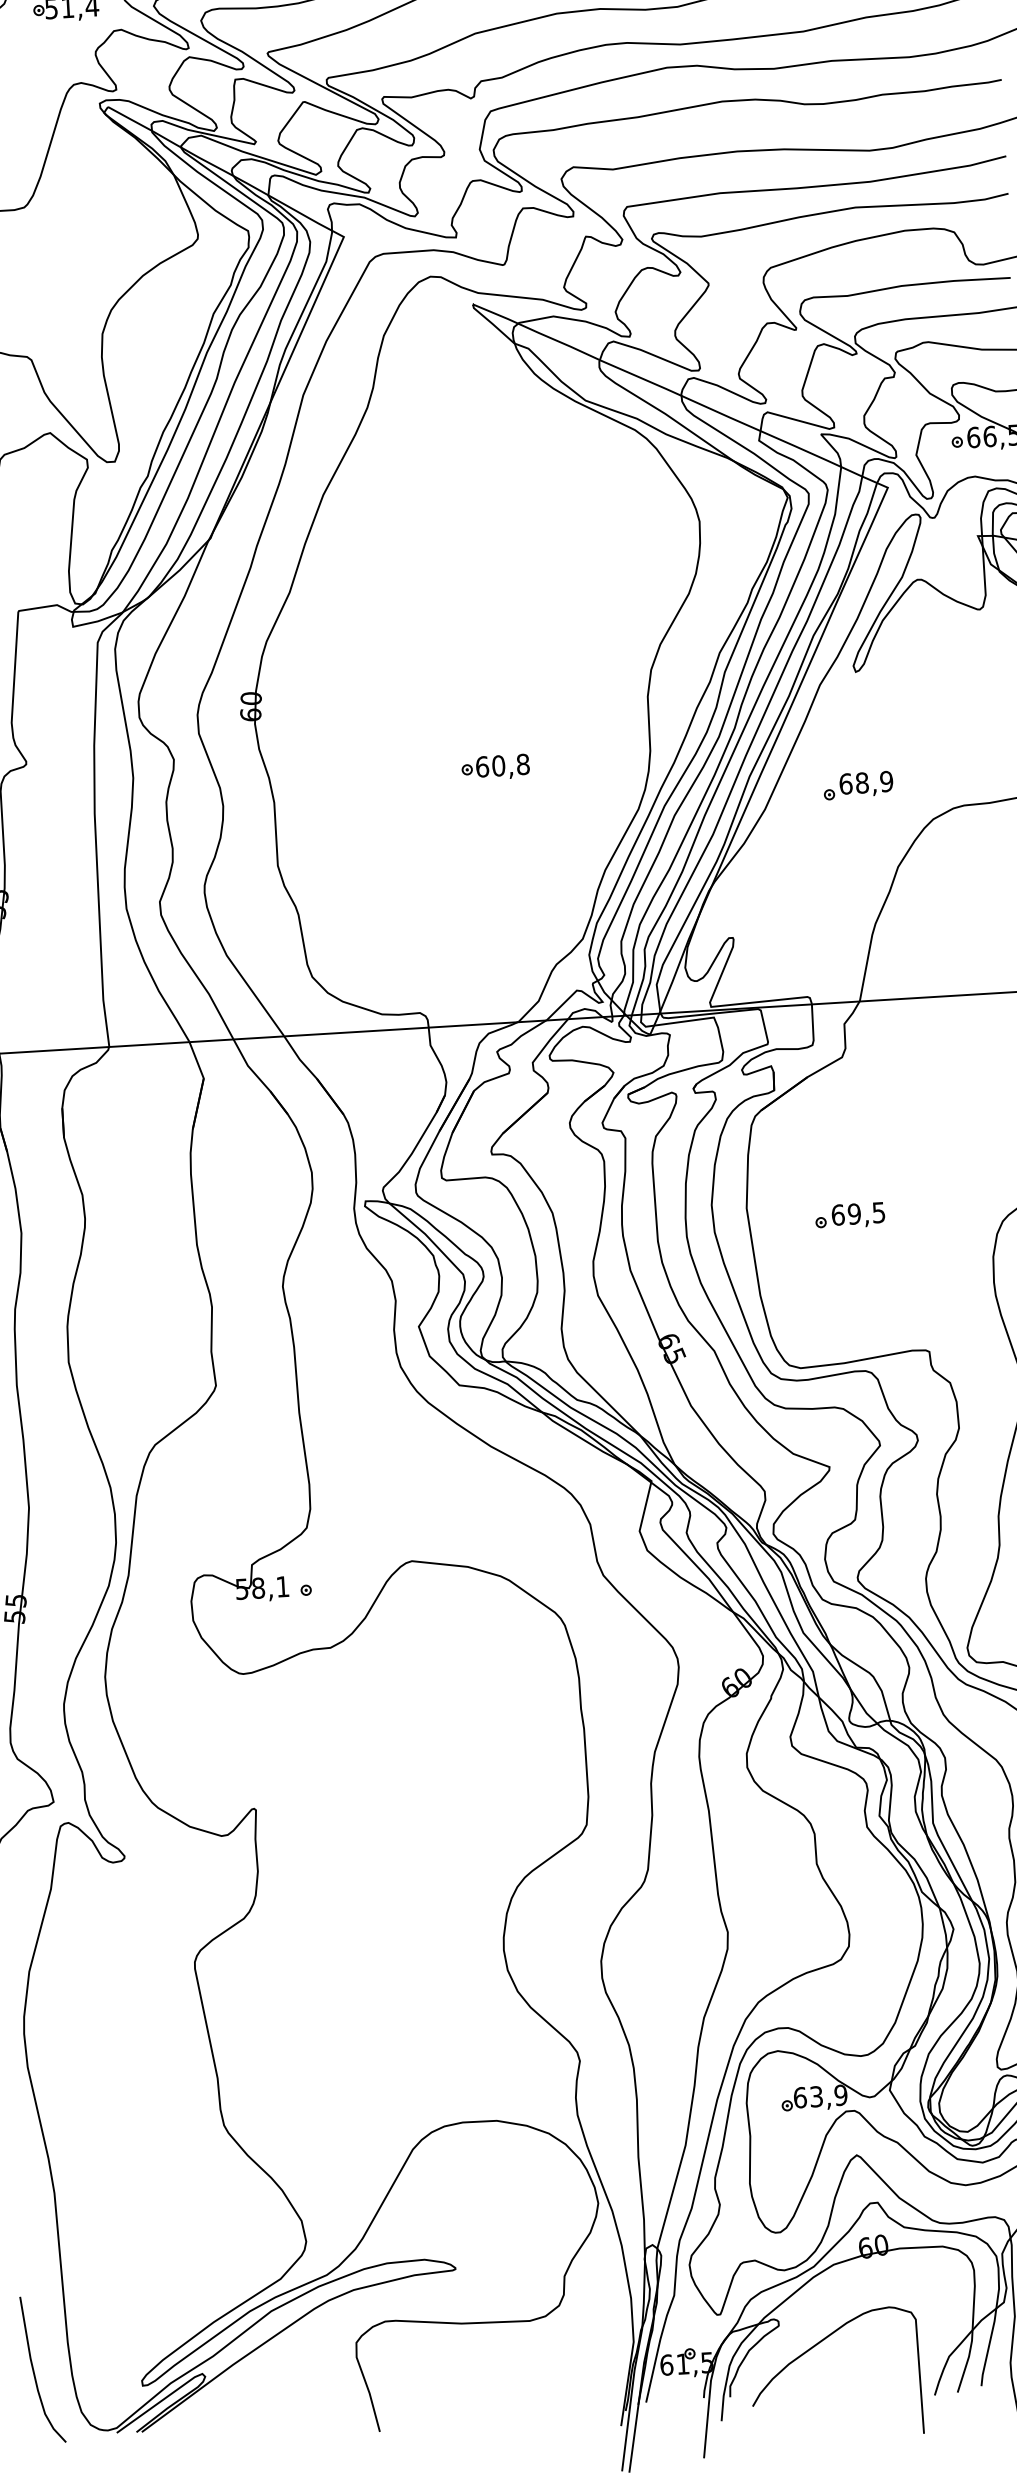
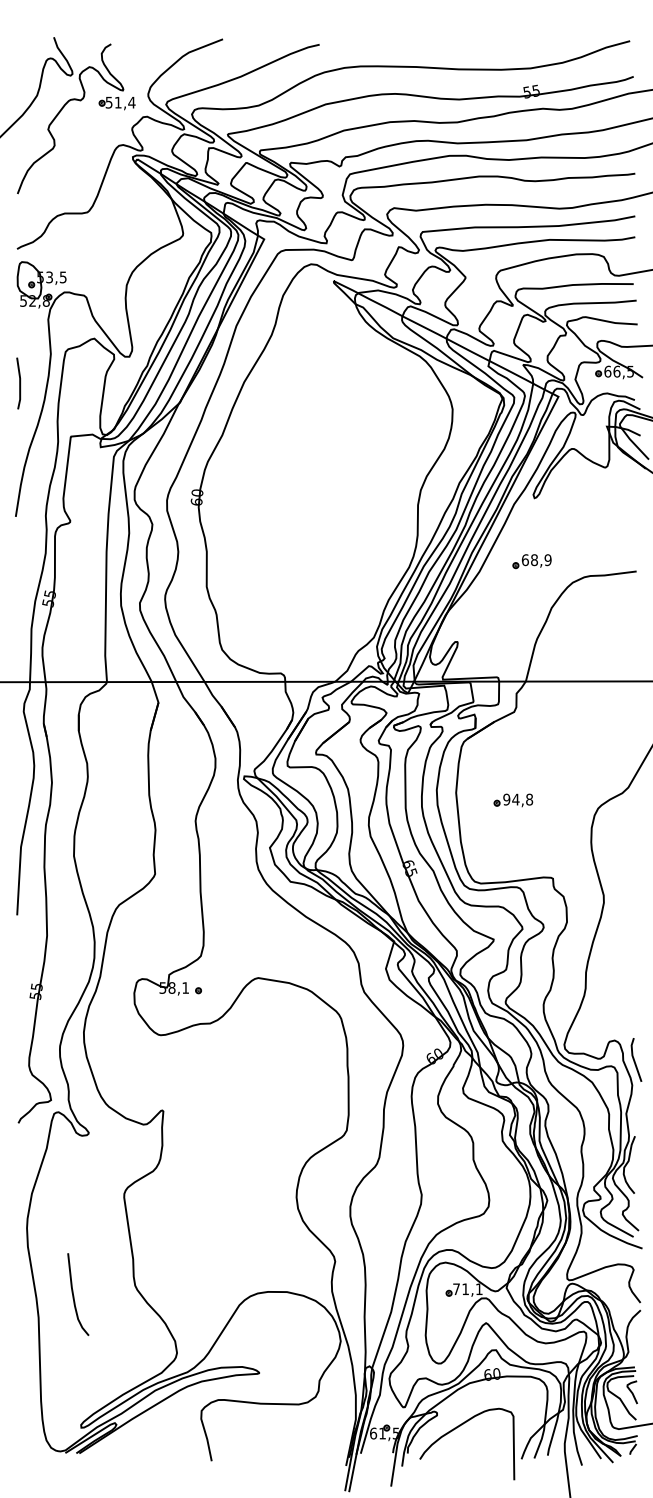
part: (494, 767) -> (330, 539), removed
text: (859, 1213) -> (518, 799), 69,5 -> 94,8
text: (819, 2096) -> (467, 1289), 63,9 -> 71,1
curve: (36, 2371) -> (74, 1295), moved

